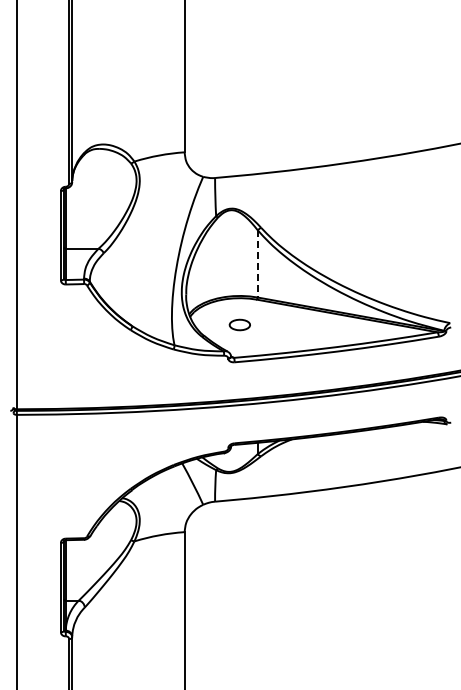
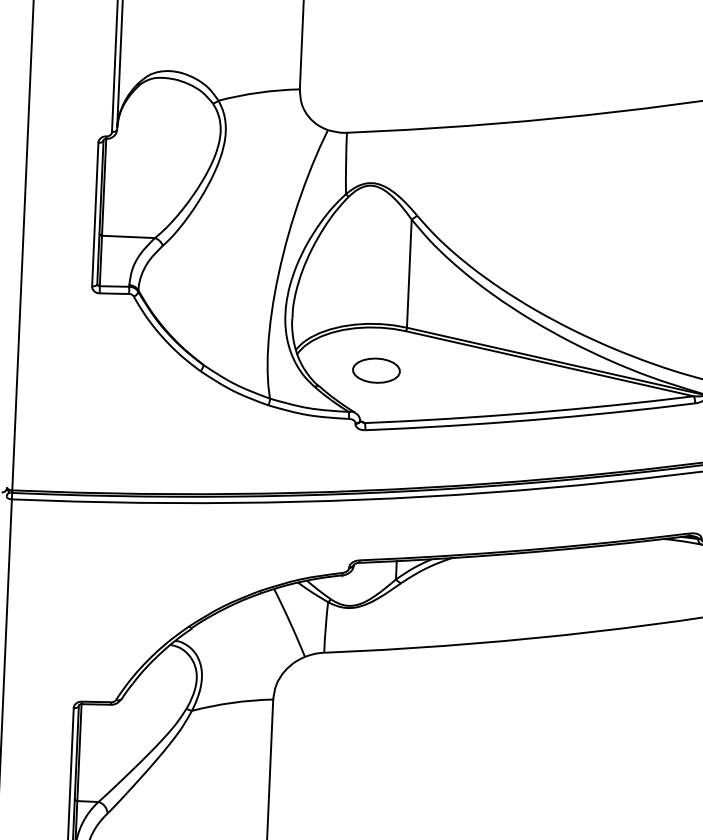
line: (257, 263) -> (409, 273), dashed -> solid
part: (239, 324) -> (375, 369), size x1.43

